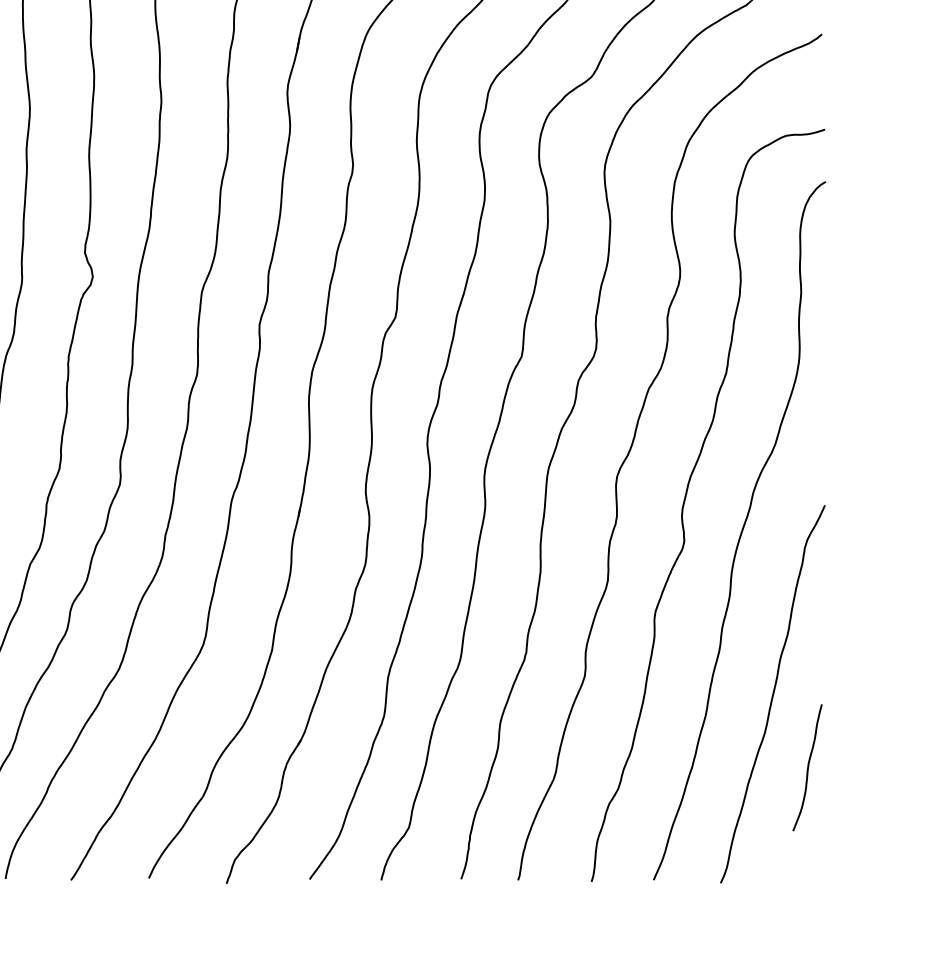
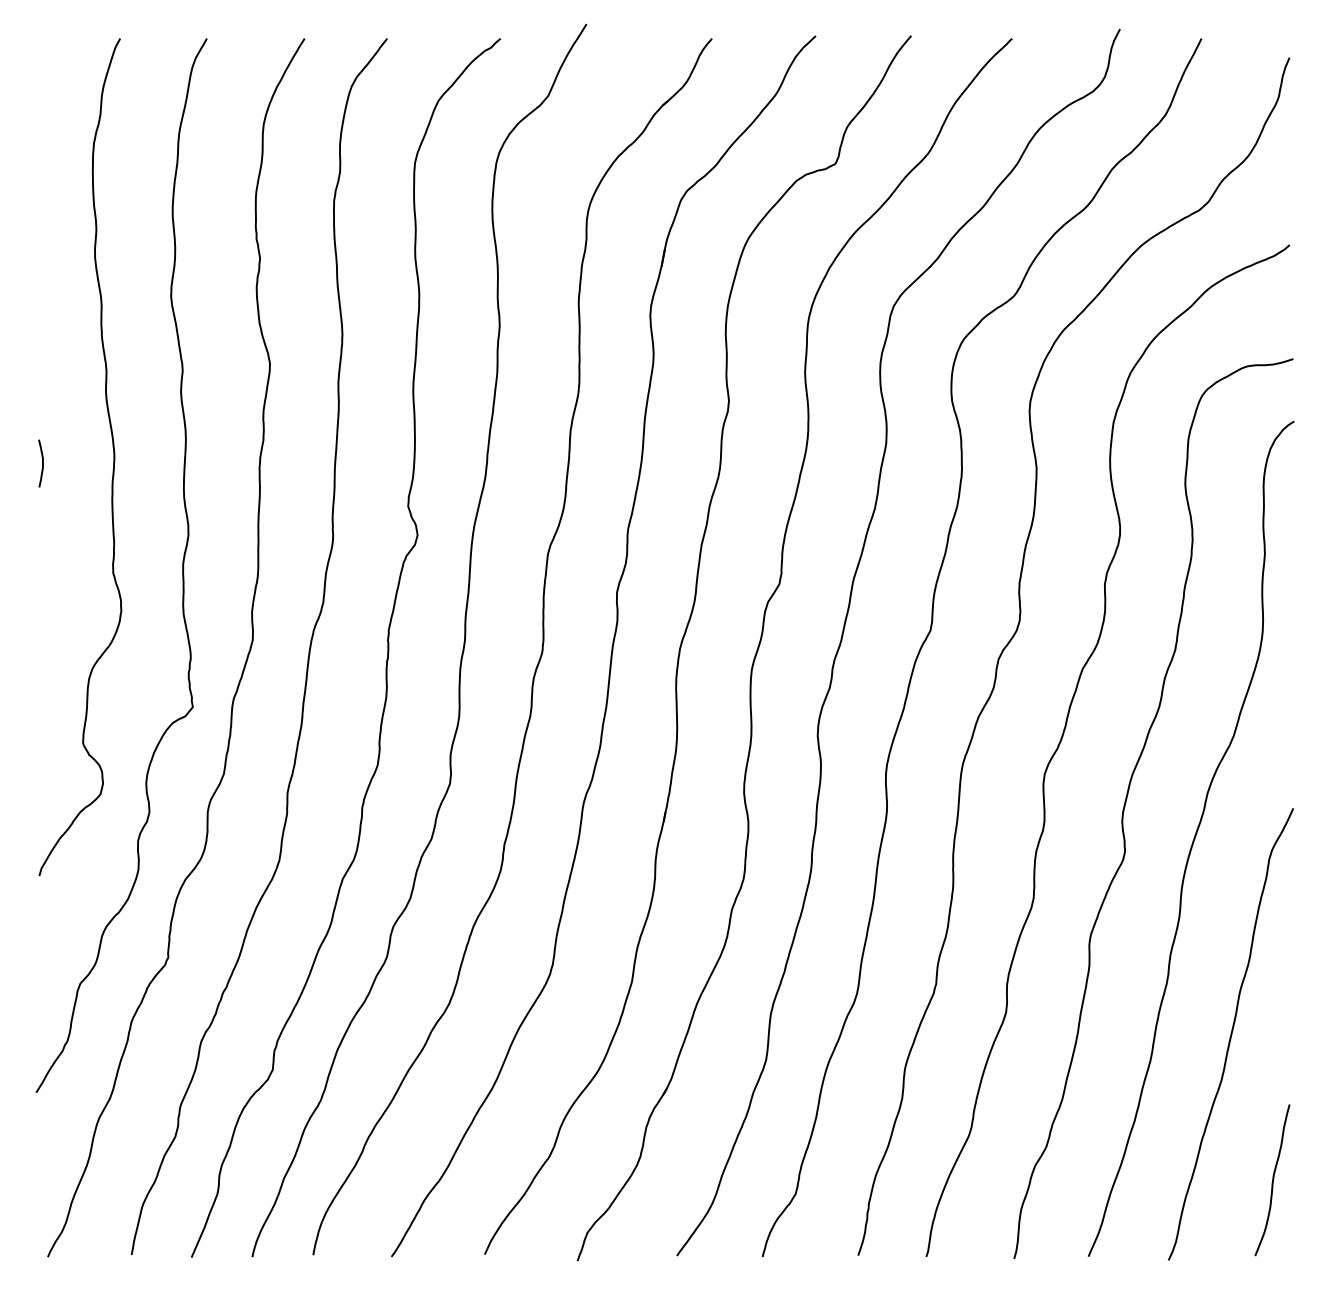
curve: (807, 767) -> (1272, 1180), moved

